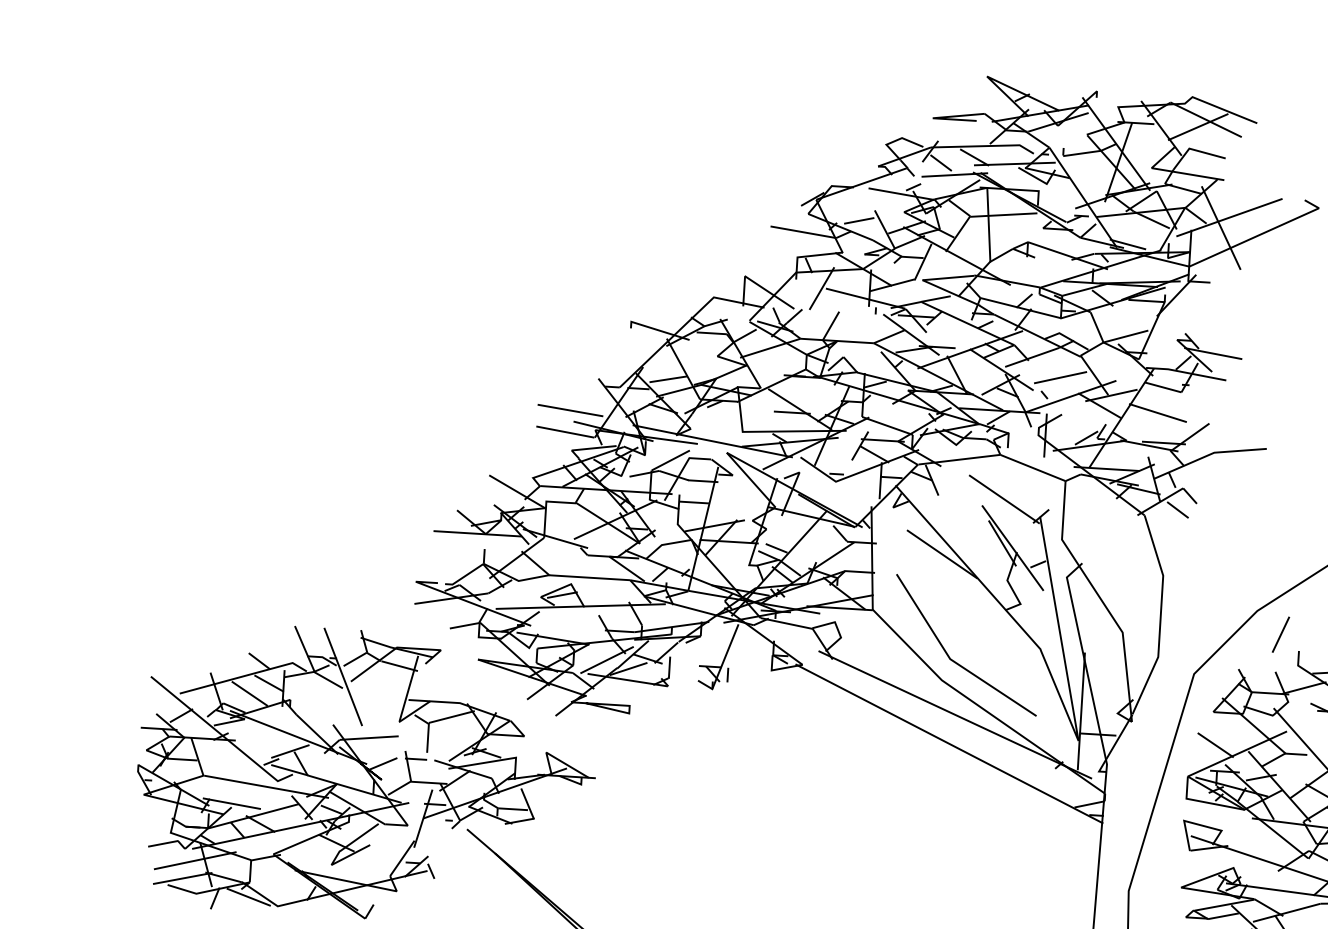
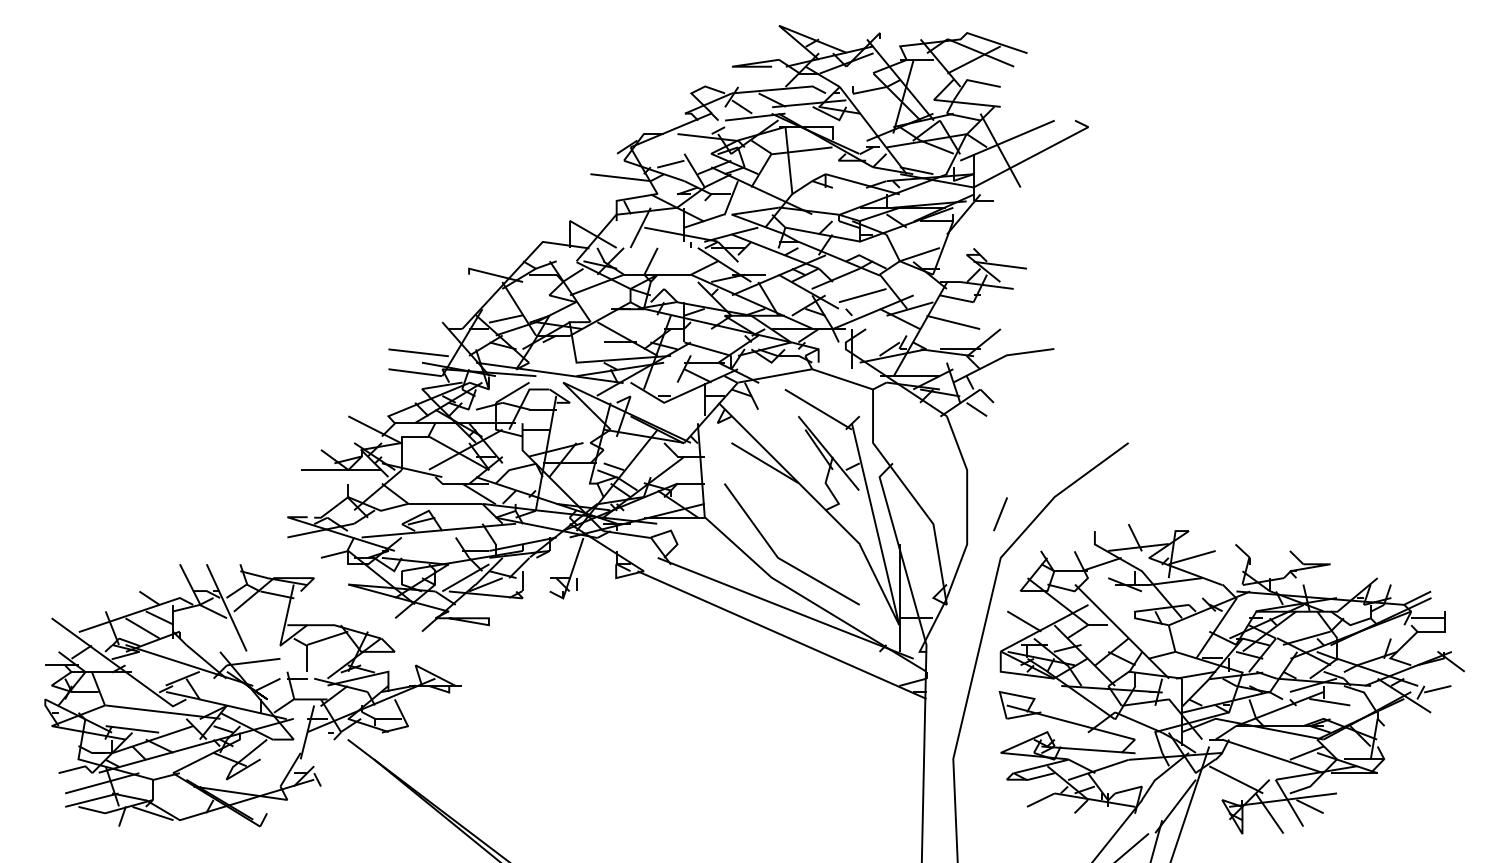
line: (1280, 634) -> (1000, 514), moved

